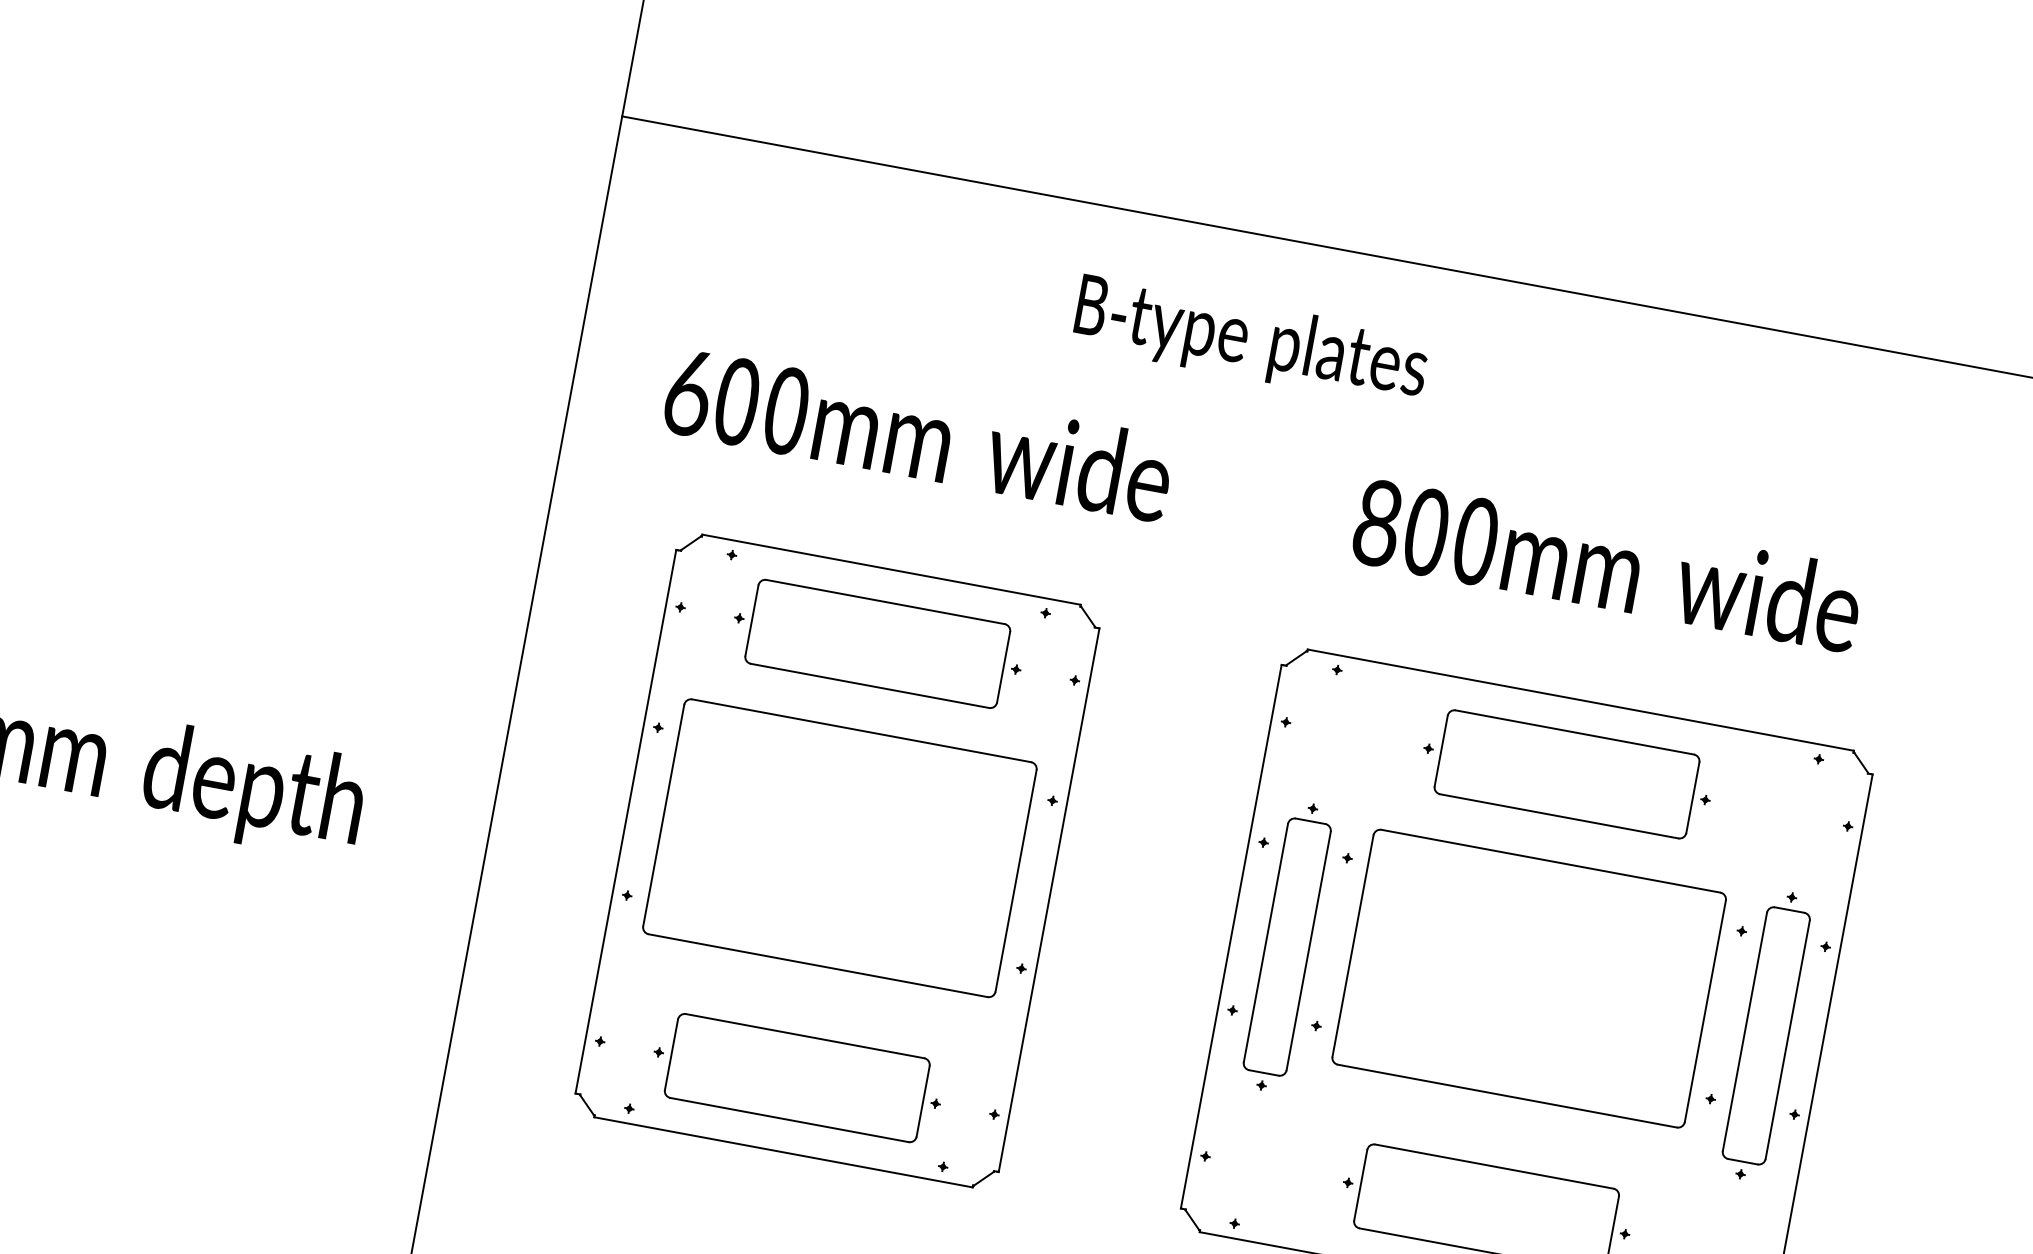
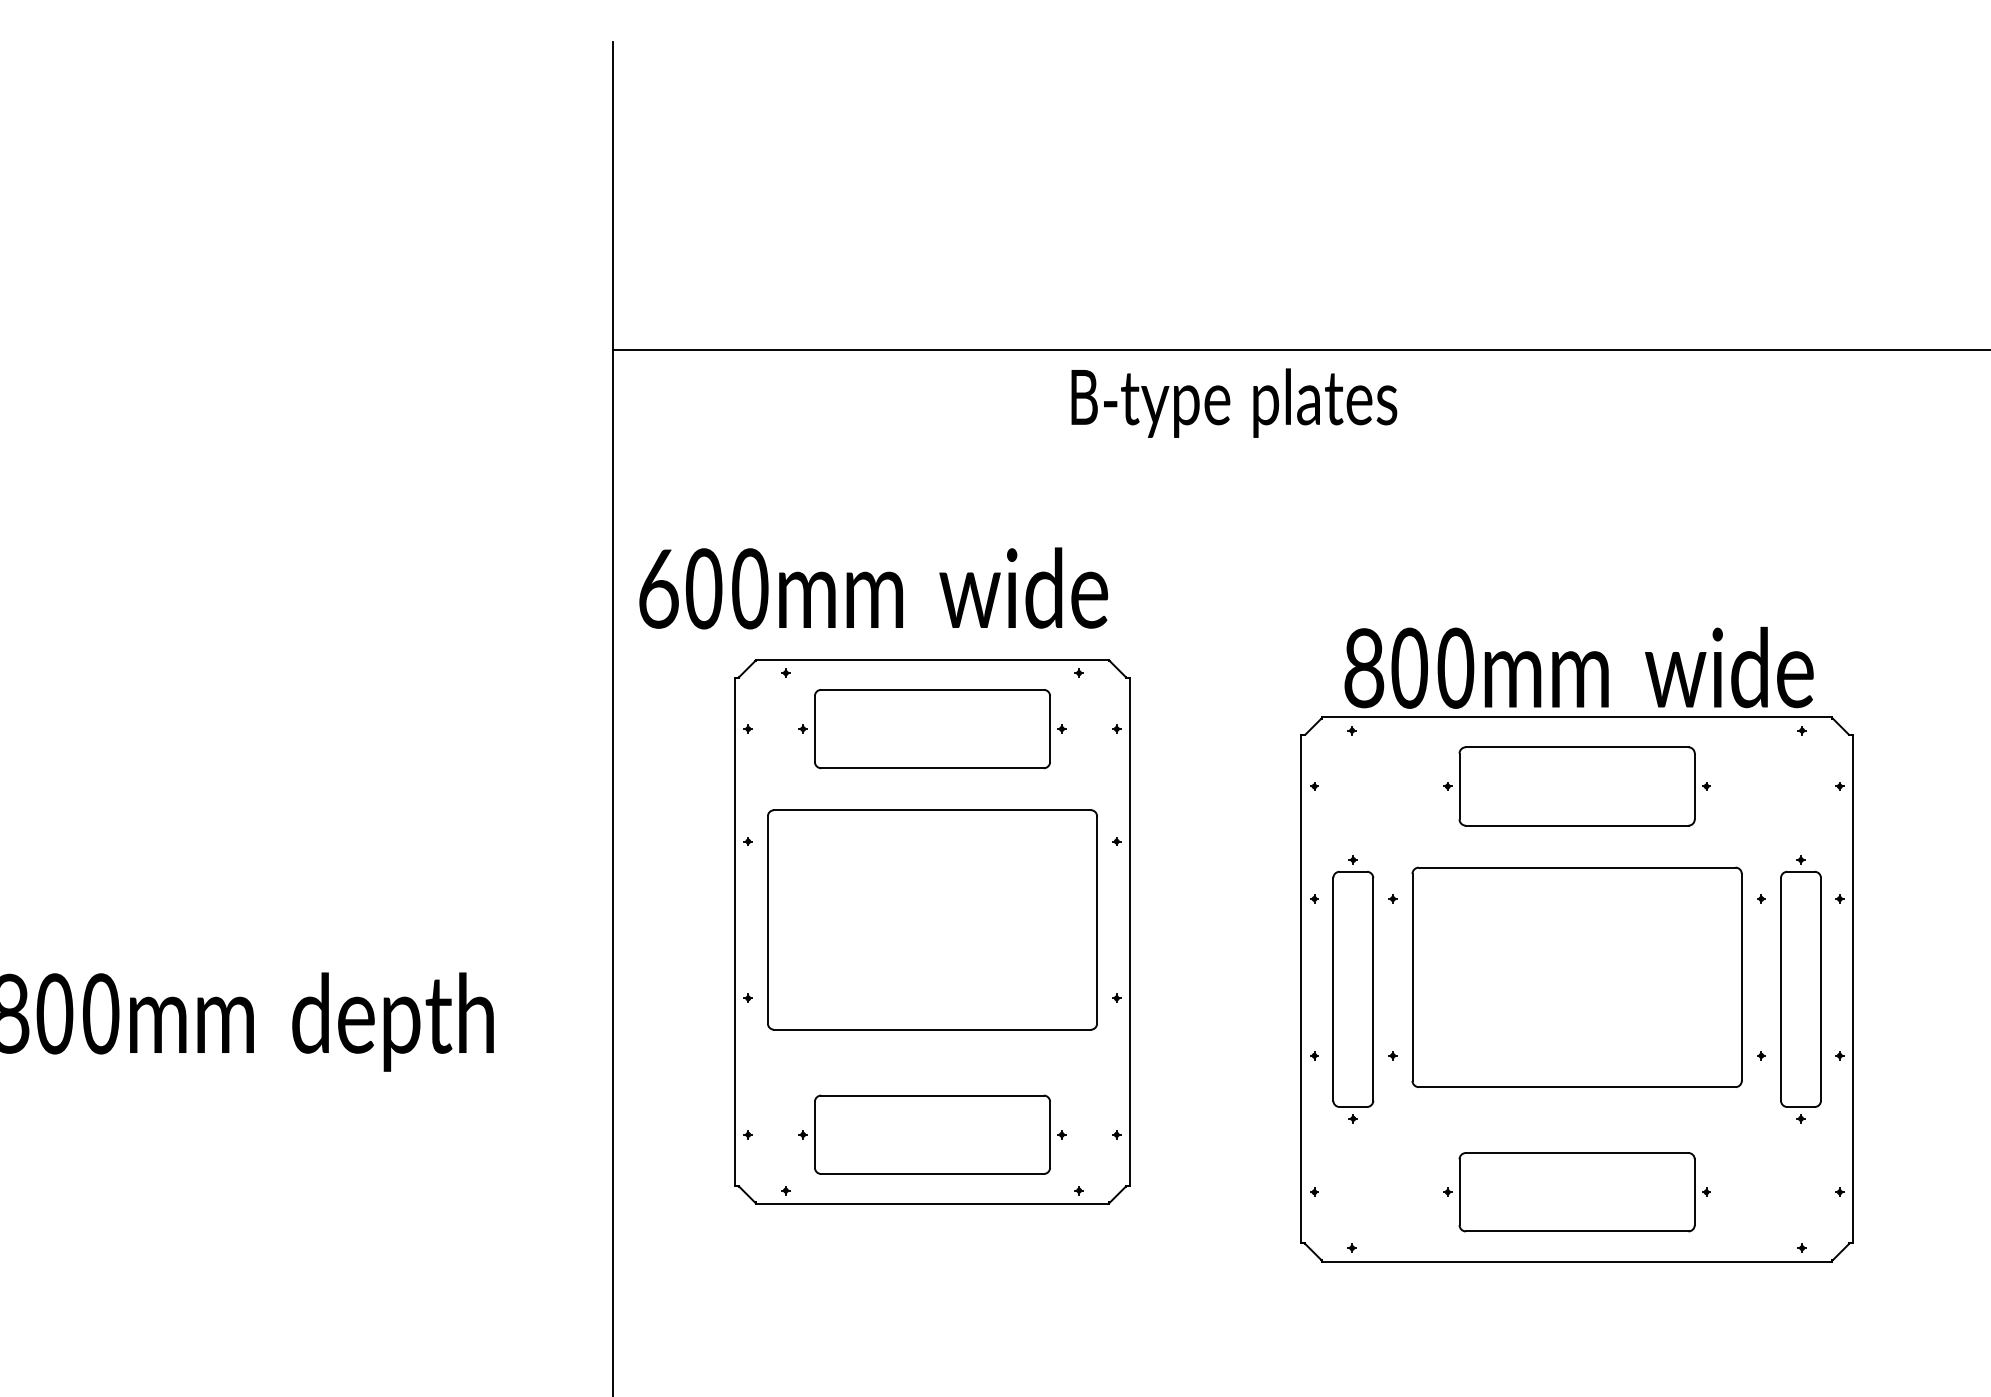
text: (1251, 340) -> (1234, 402), moved
text: (918, 435) -> (873, 588), moved
text: (1607, 564) -> (1578, 667), moved
part: (837, 860) -> (932, 931), moved

